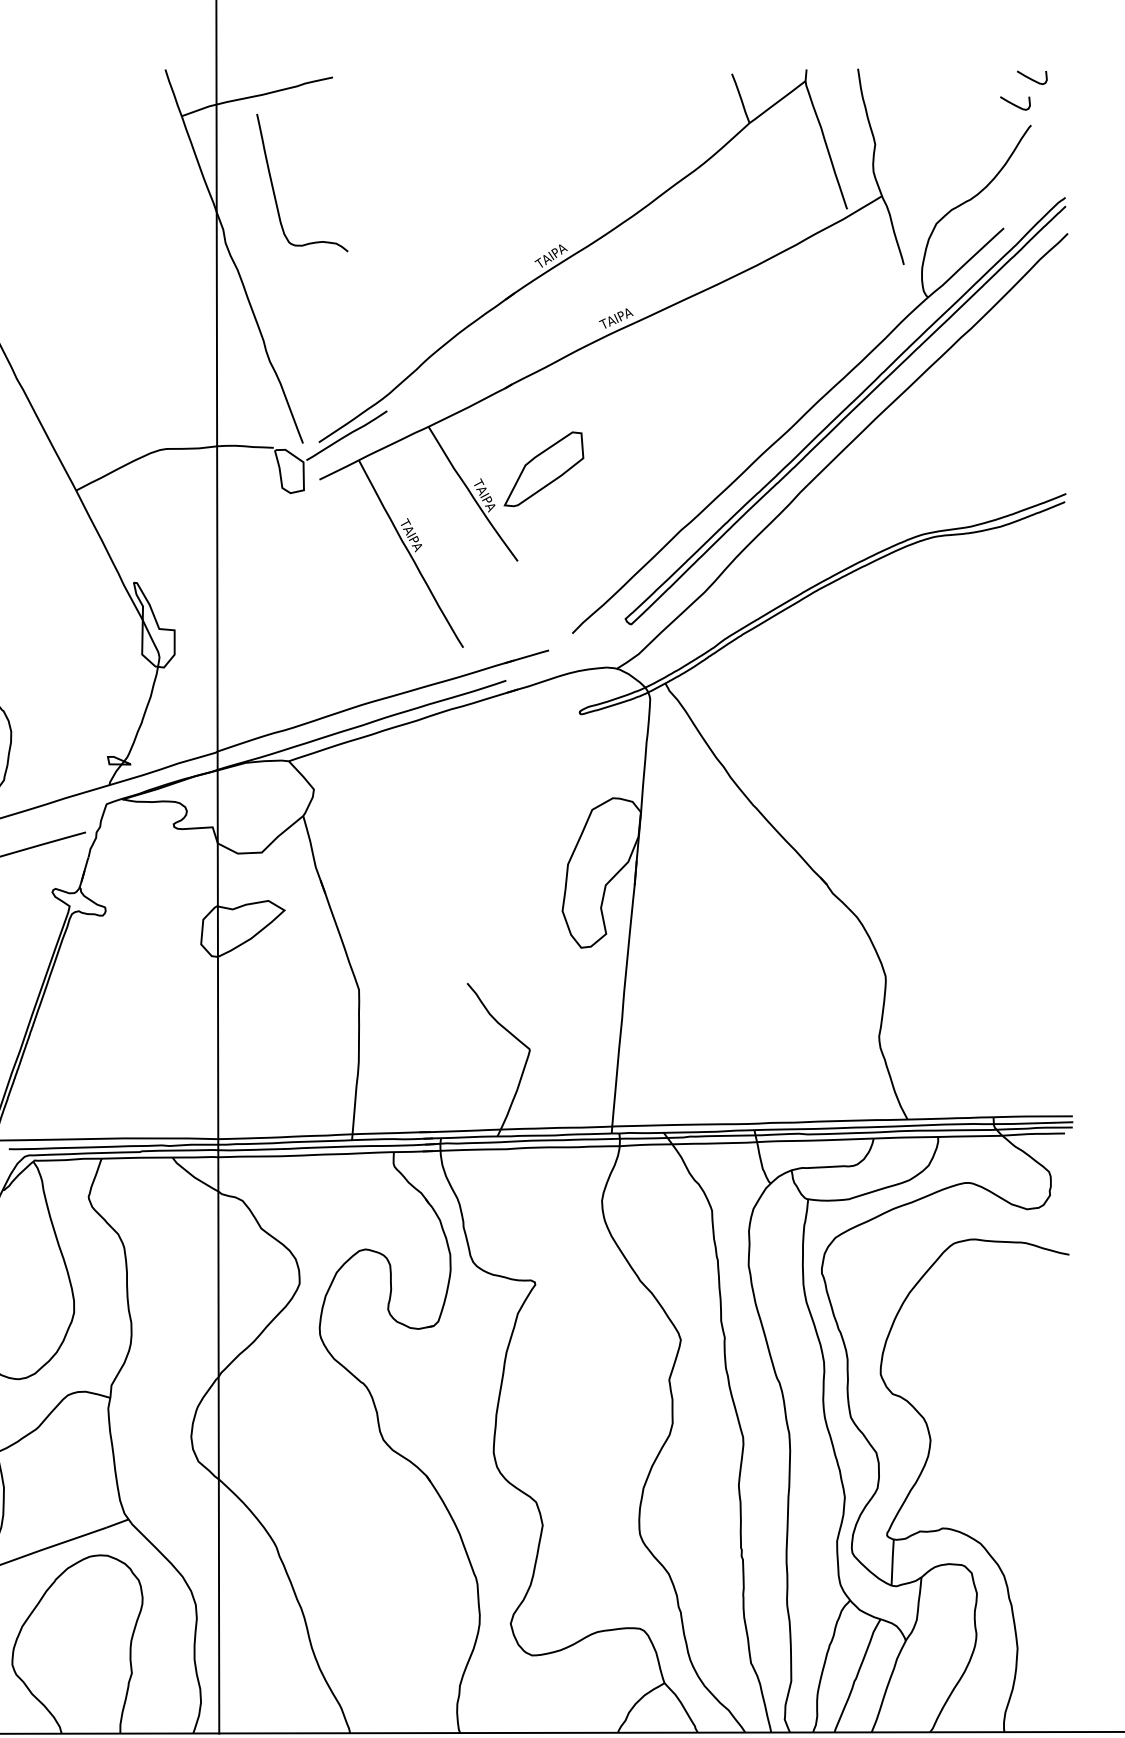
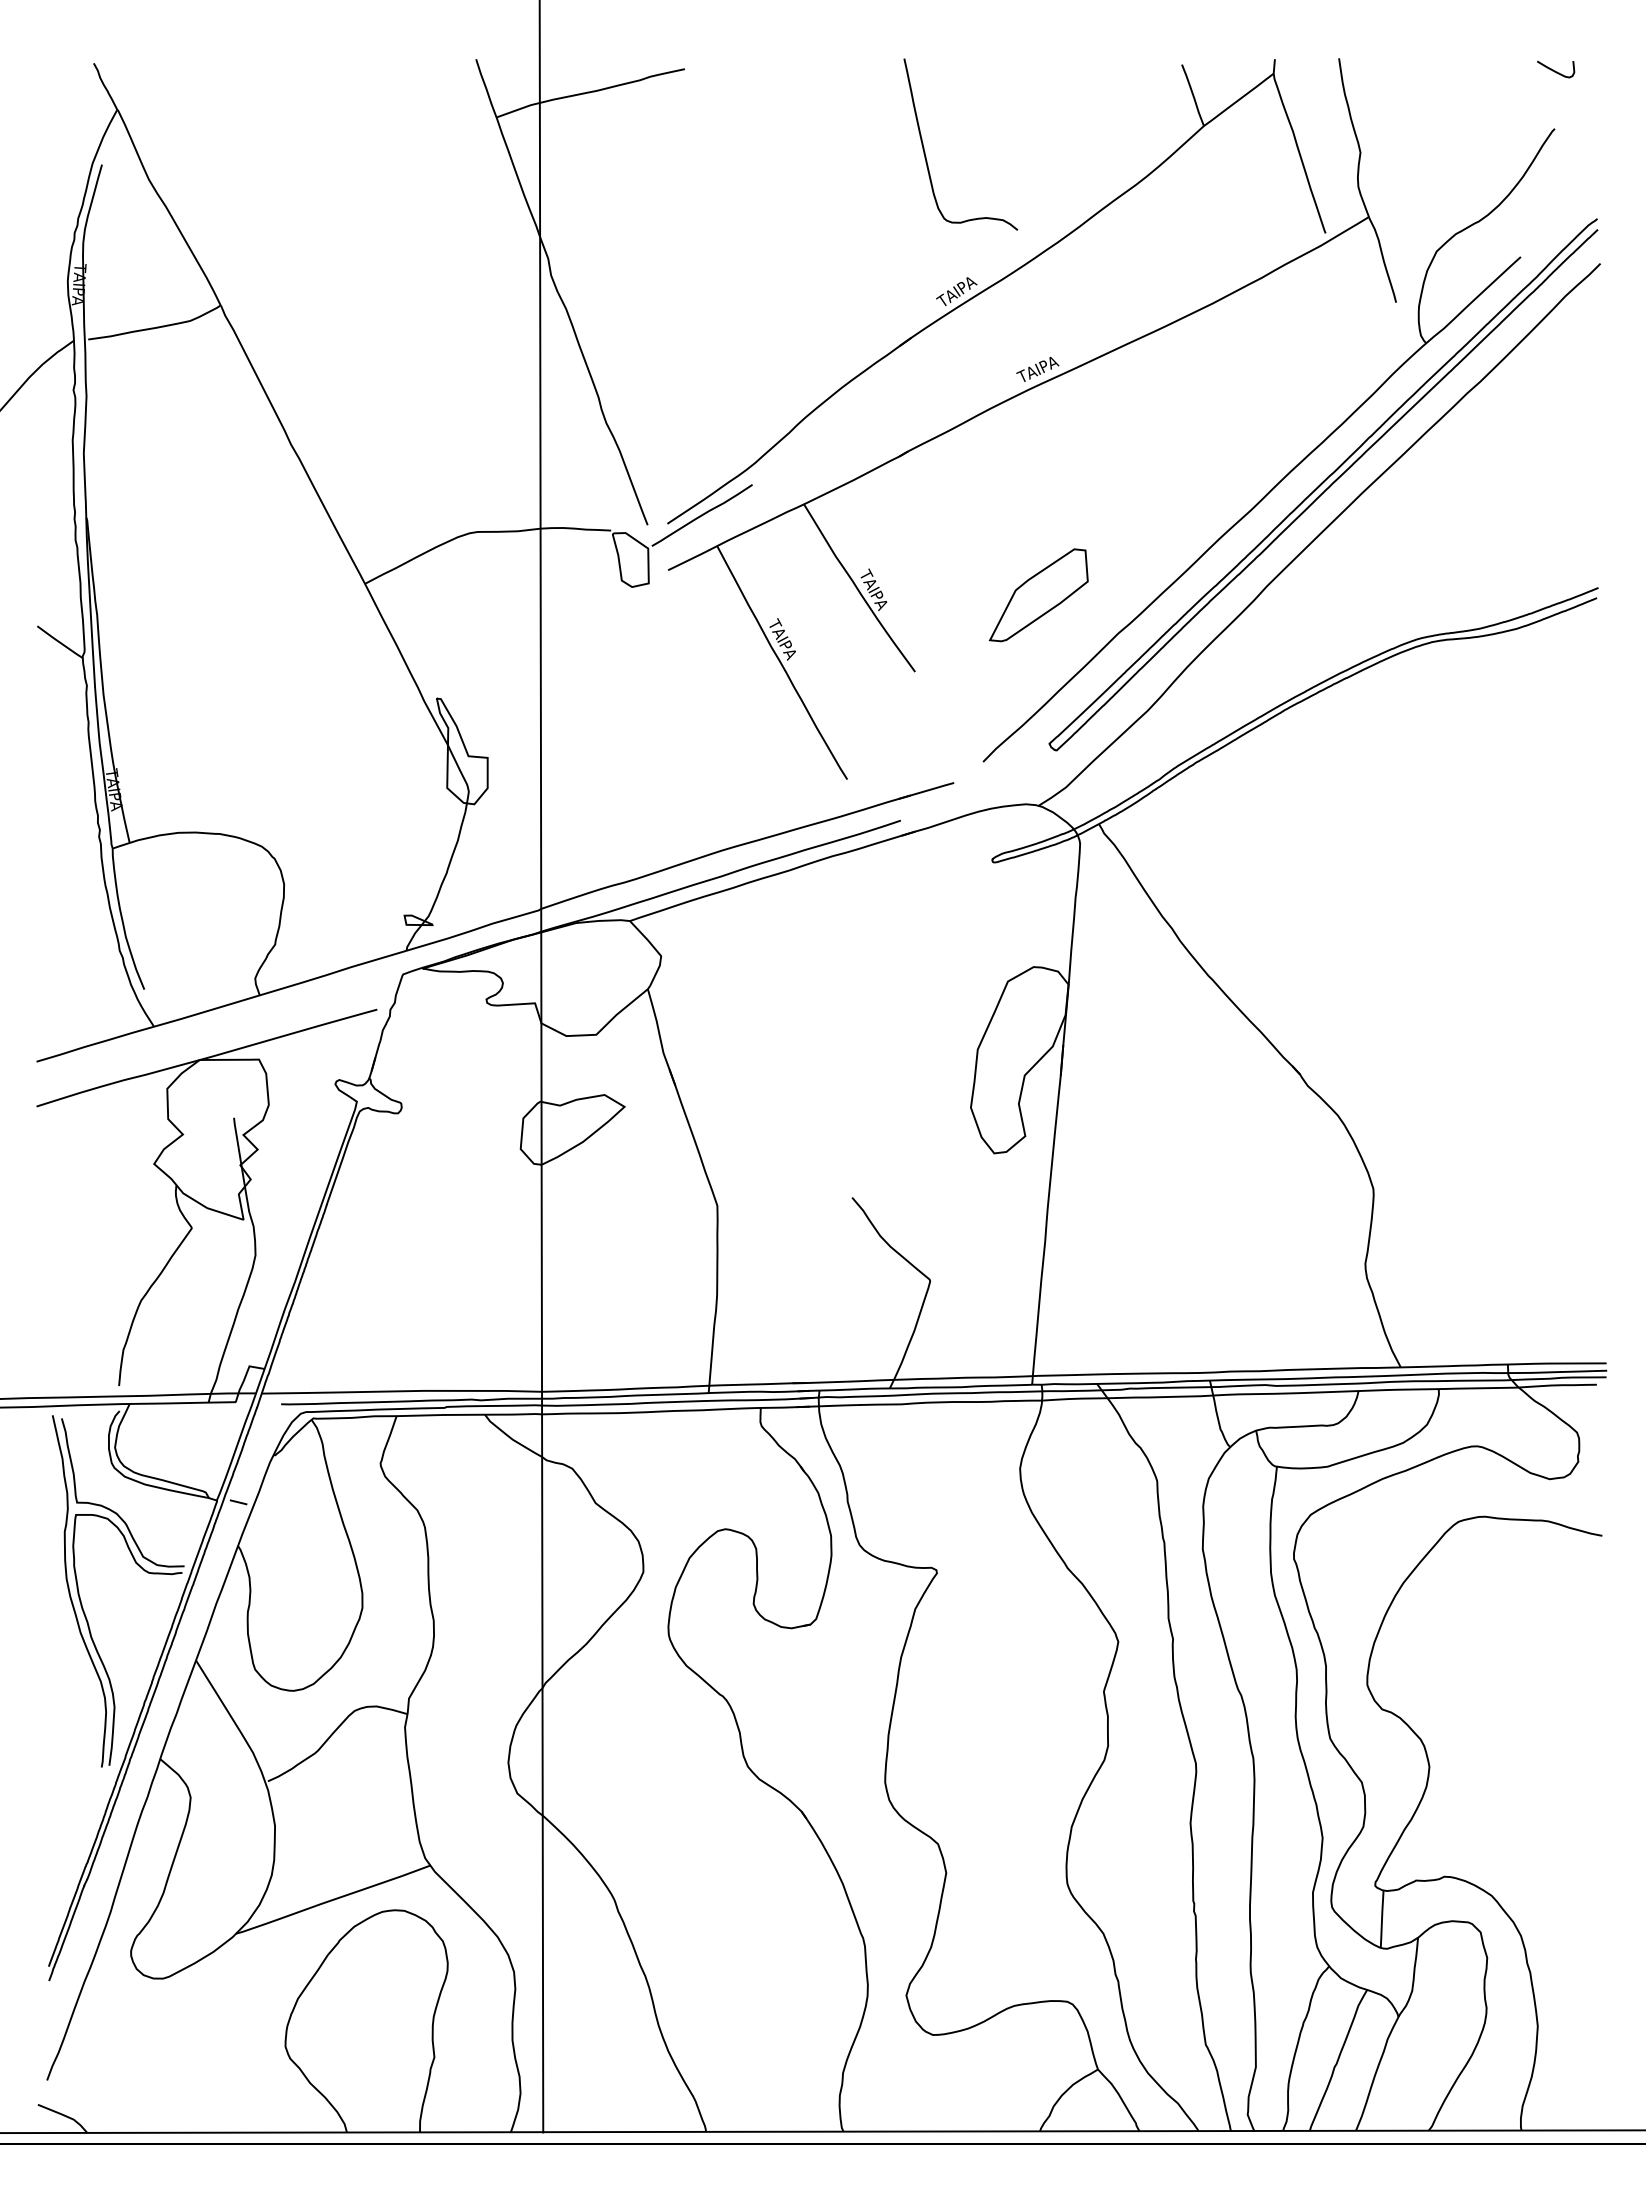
curve: (1014, 104) -> (1534, 102), removed
curve: (274, 188) -> (925, 151), moved
part: (543, 469) -> (1038, 595), moved

